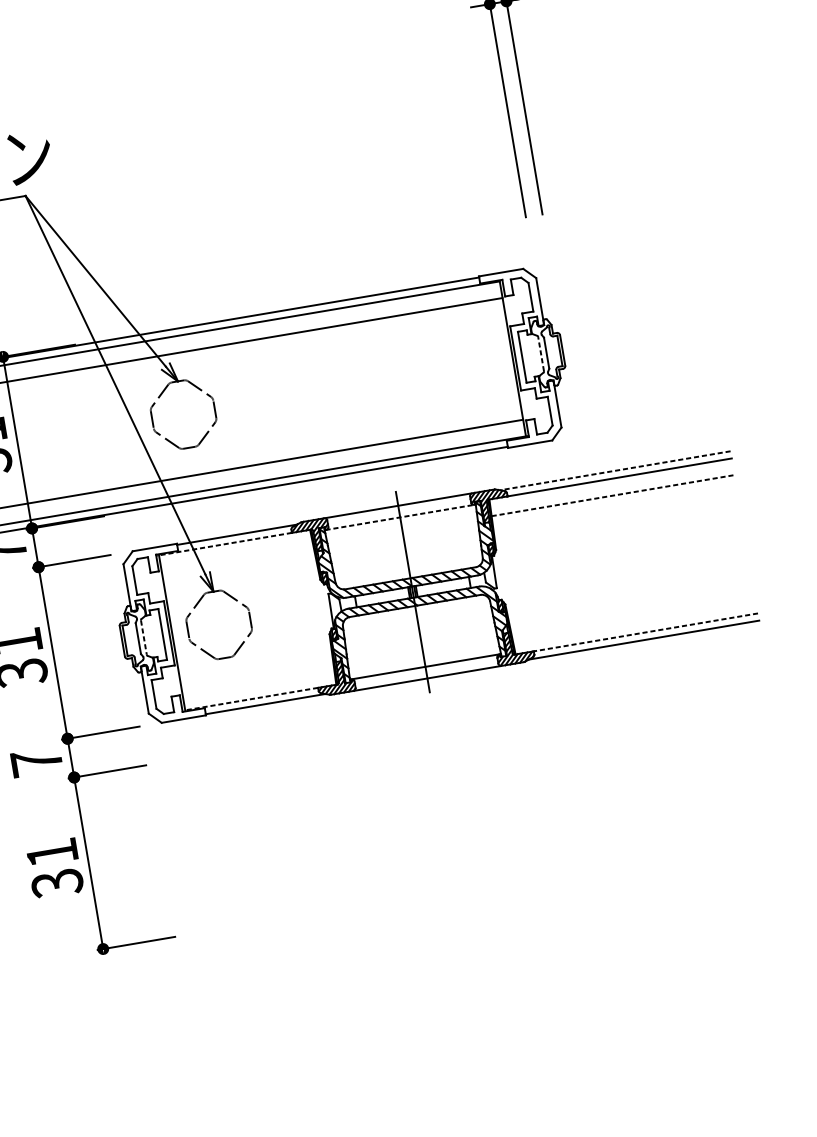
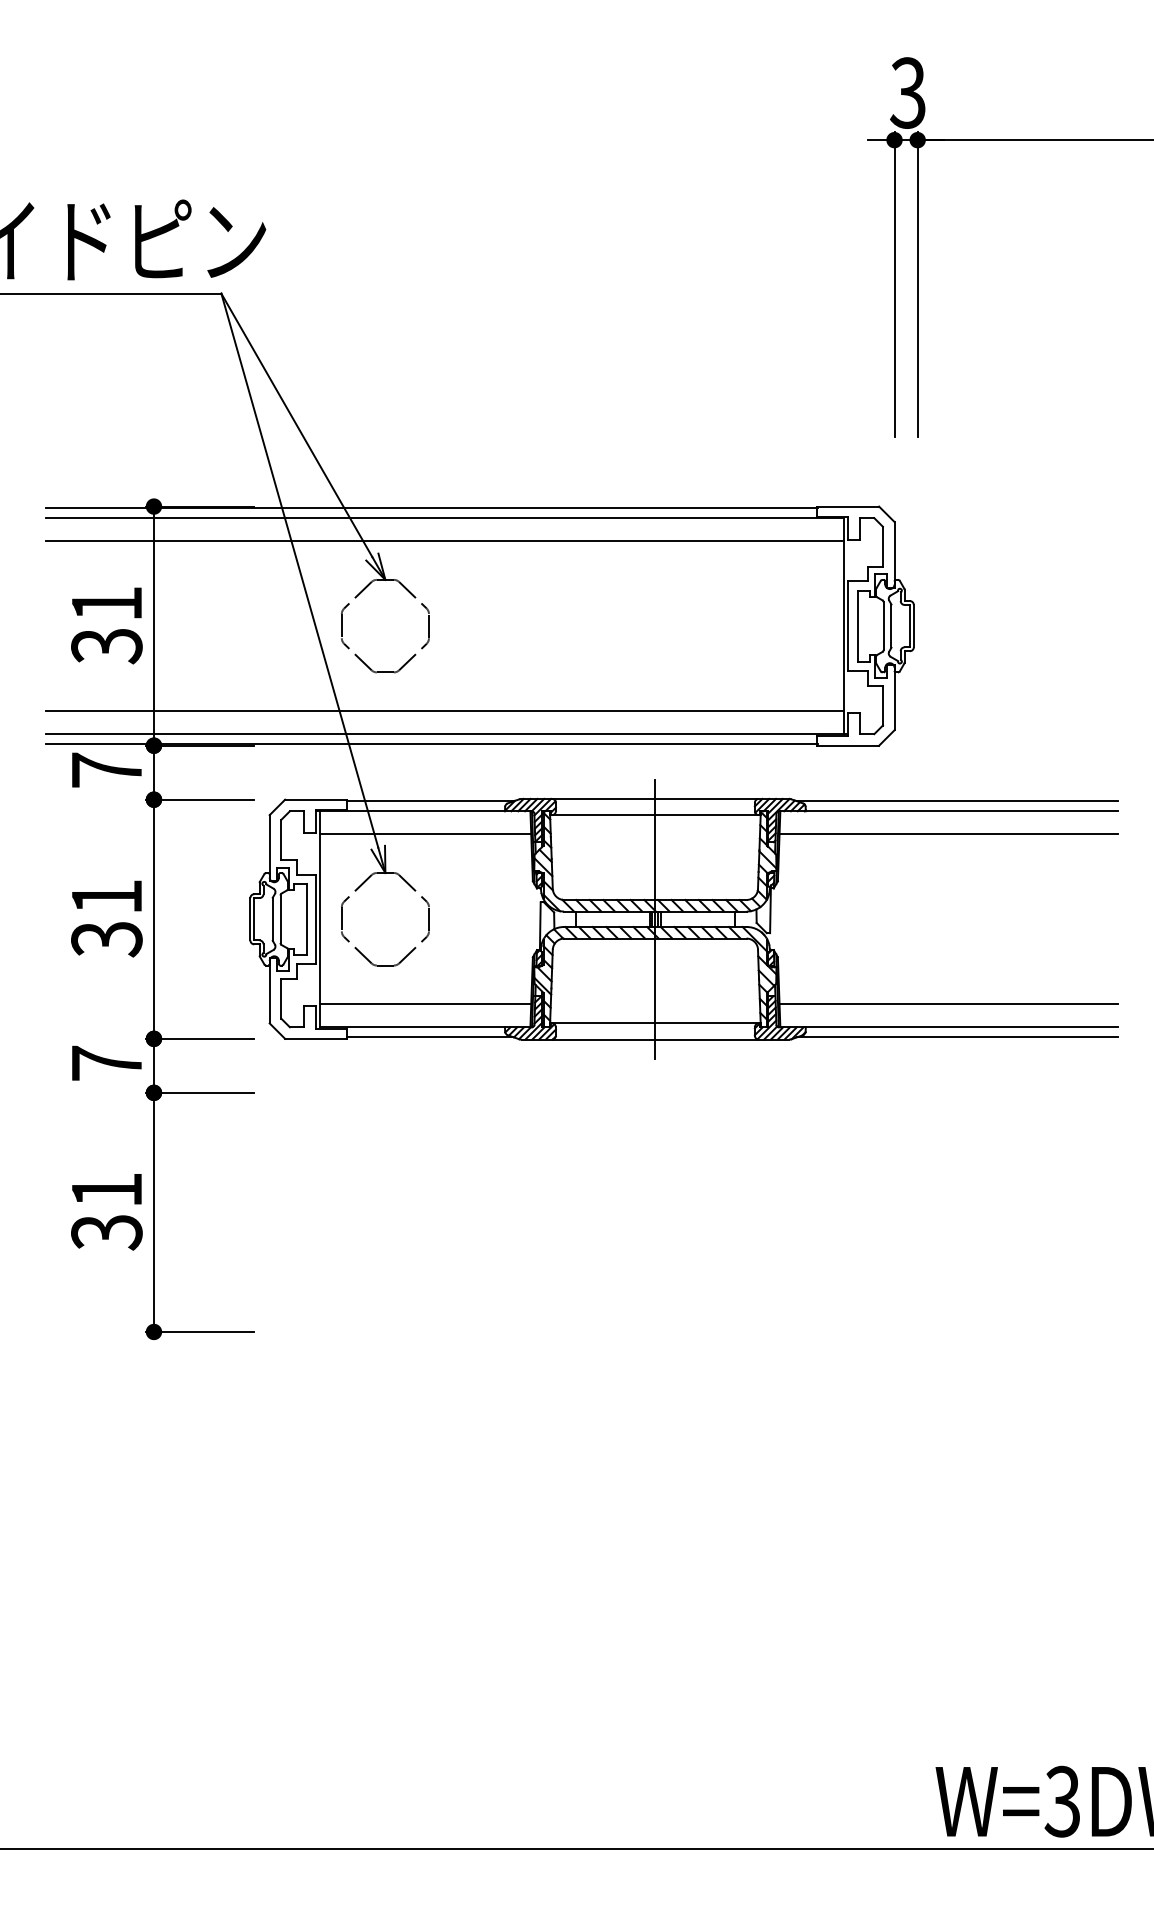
line: (540, 354) -> (883, 626), dashed -> solid
line: (615, 470) -> (957, 801), dashed -> solid
line: (613, 495) -> (949, 834), dashed -> solid
line: (400, 517) -> (655, 815), dashed -> solid
line: (224, 544) -> (410, 811), dashed -> solid
line: (237, 559) -> (425, 834), added
line: (633, 617) -> (948, 1004), added
line: (645, 632) -> (961, 1027), dashed -> solid
line: (143, 637) -> (280, 919), dashed -> solid
line: (258, 681) -> (425, 1004), added
line: (251, 699) -> (412, 1027), dashed -> solid

